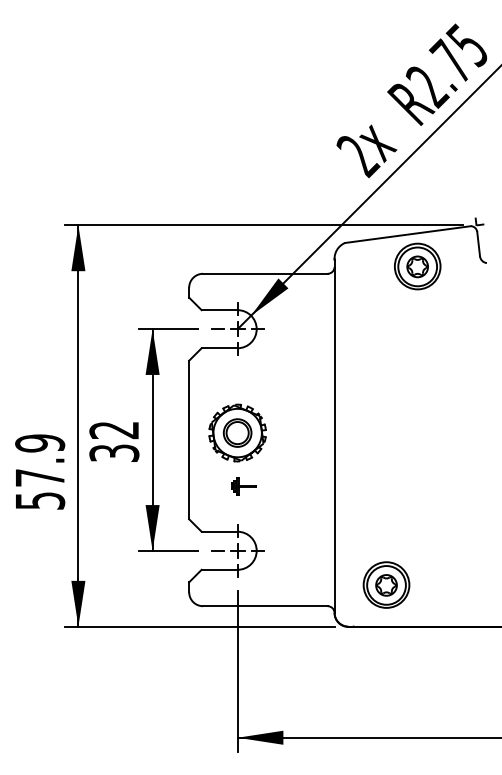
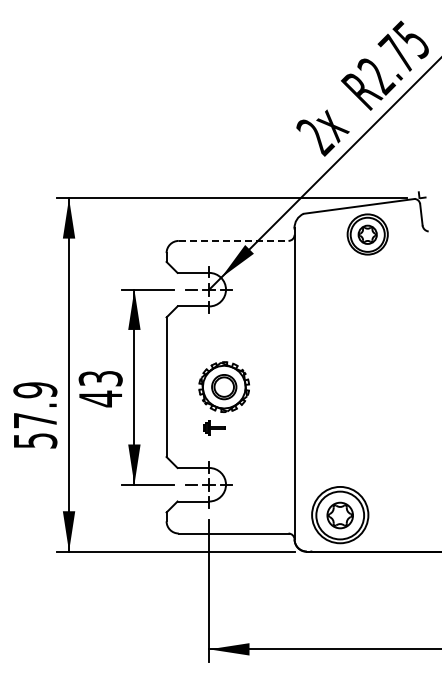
line: (265, 273) -> (233, 240), solid -> dashed
part: (236, 432) -> (223, 386), moved
text: (114, 442) -> (100, 389), 32 -> 43
part: (386, 584) -> (340, 514), size x1.4

